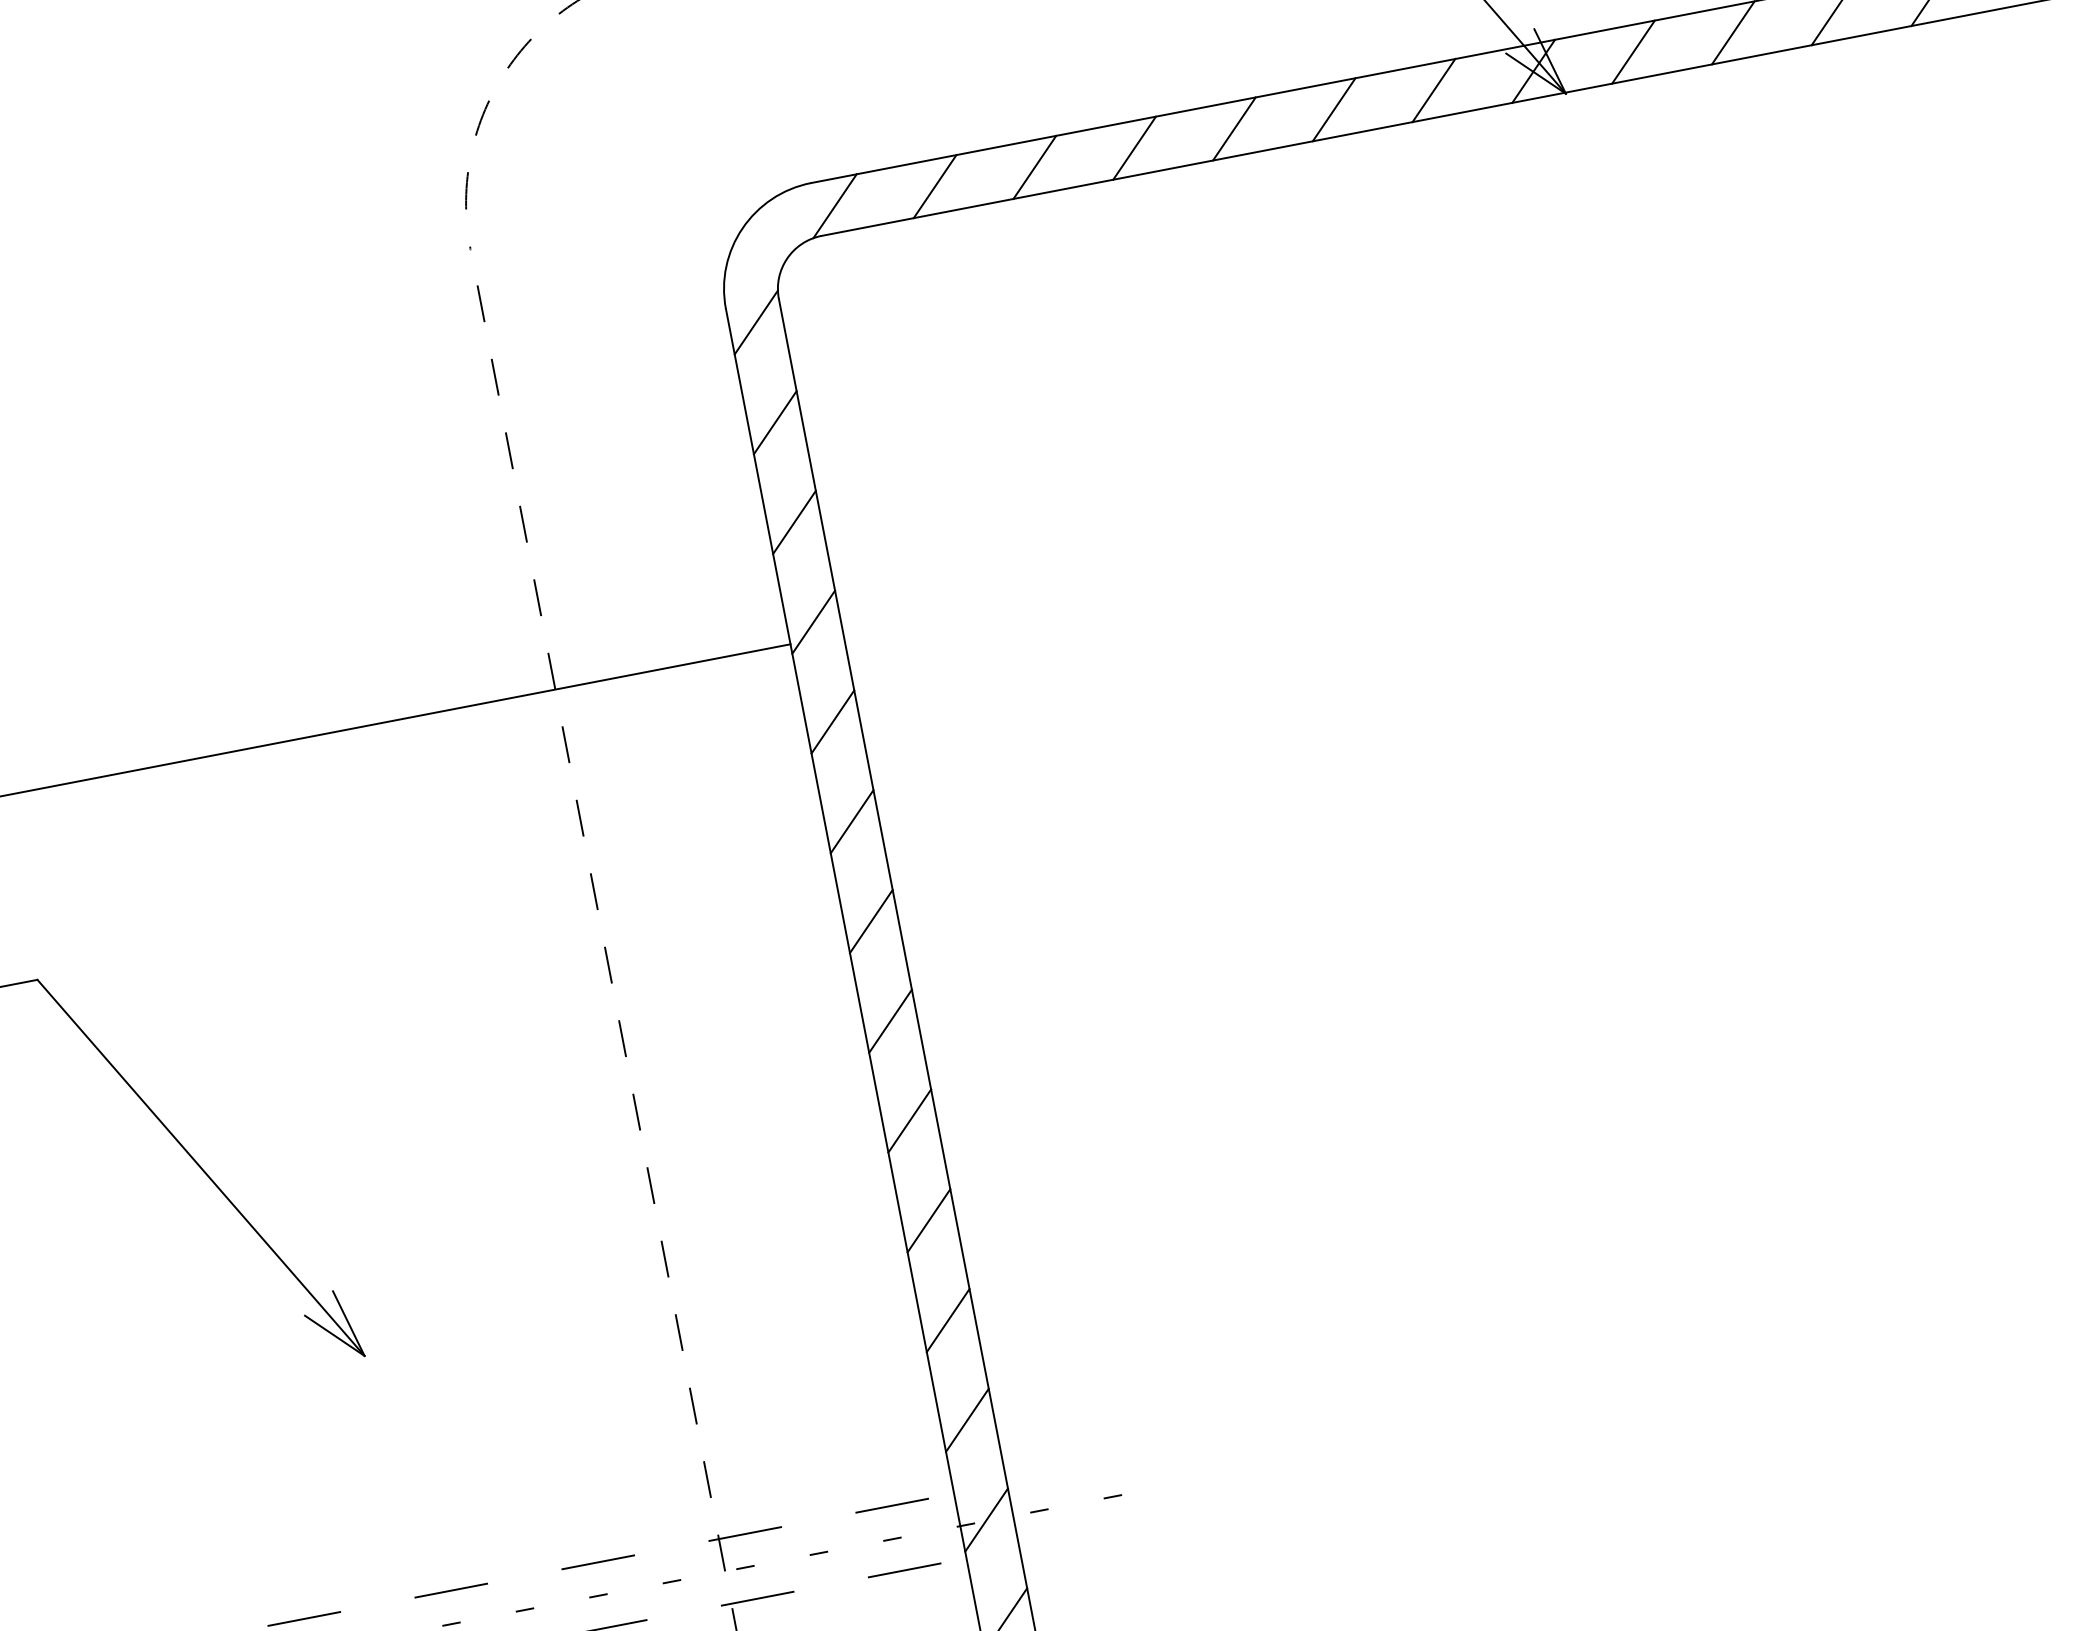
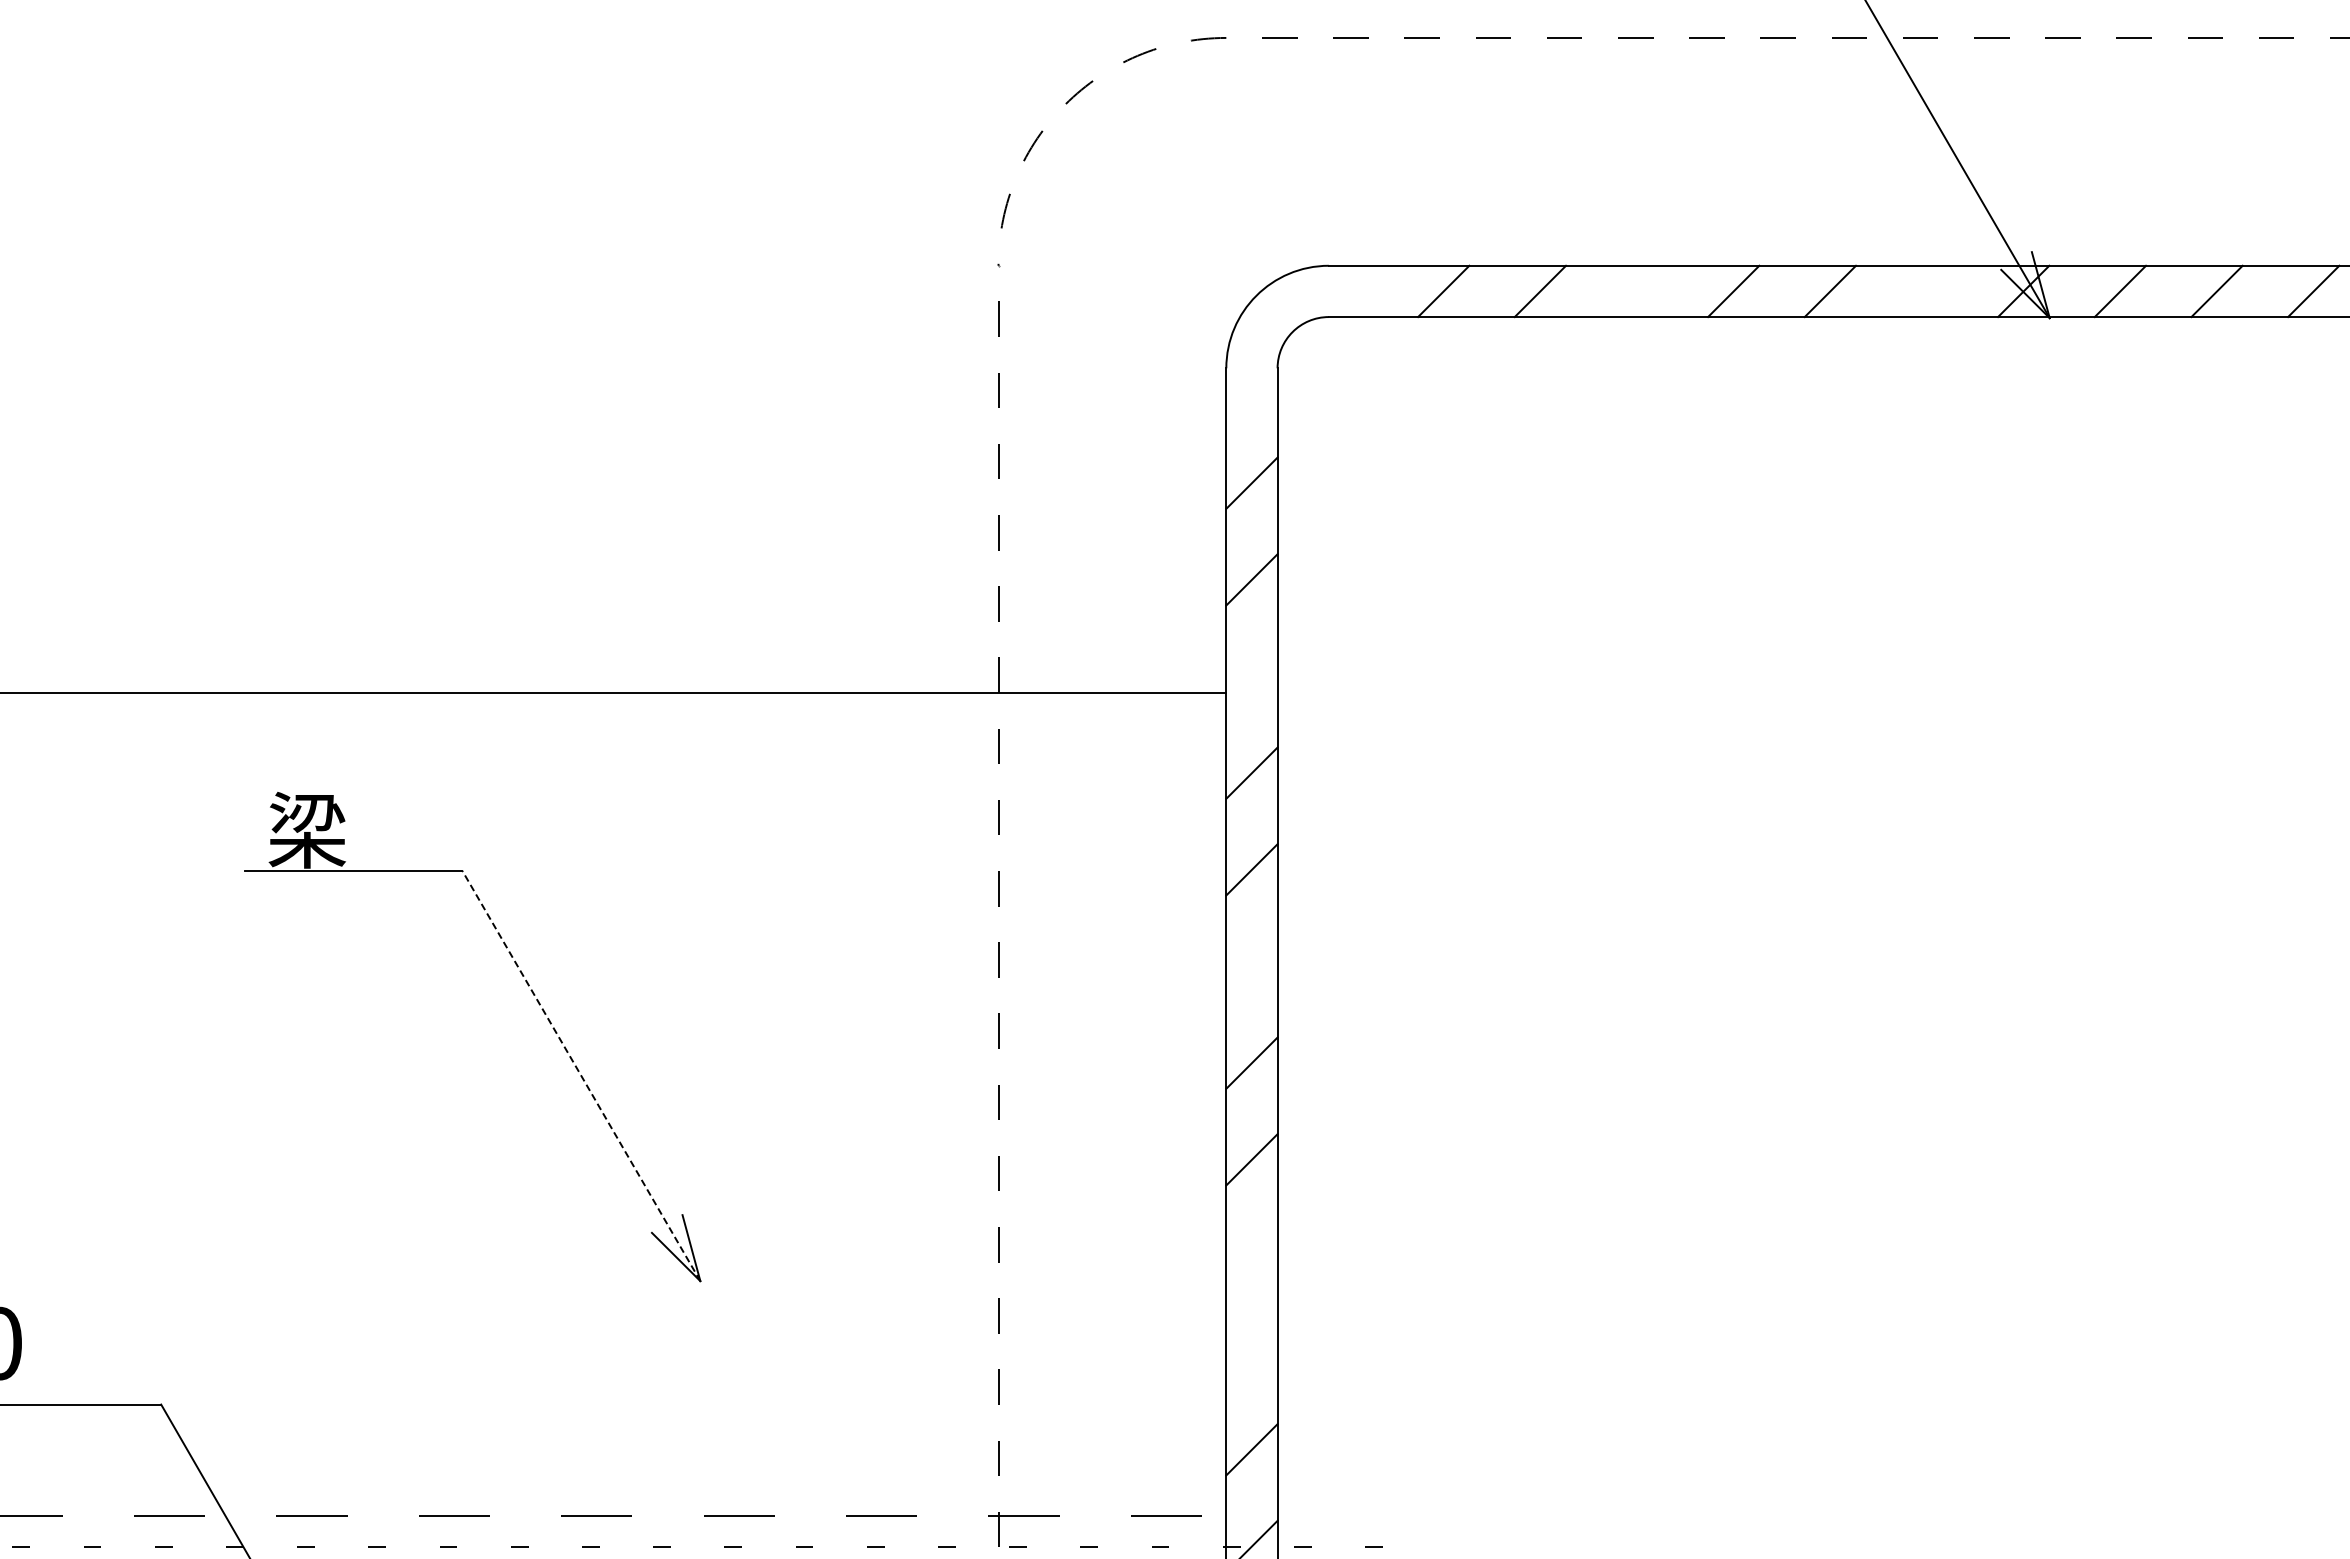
line: (1433, 90) -> (1926, 291), removed
line: (1134, 148) -> (1636, 291), removed
line: (834, 206) -> (1346, 291), removed
line: (756, 322) -> (1252, 386), removed
line: (813, 622) -> (1251, 676), removed
line: (870, 921) -> (1251, 966), removed
line: (200, 1167) -> (581, 1075), solid -> dashed
line: (928, 1220) -> (1251, 1256), removed
line: (947, 1320) -> (1251, 1352), removed

